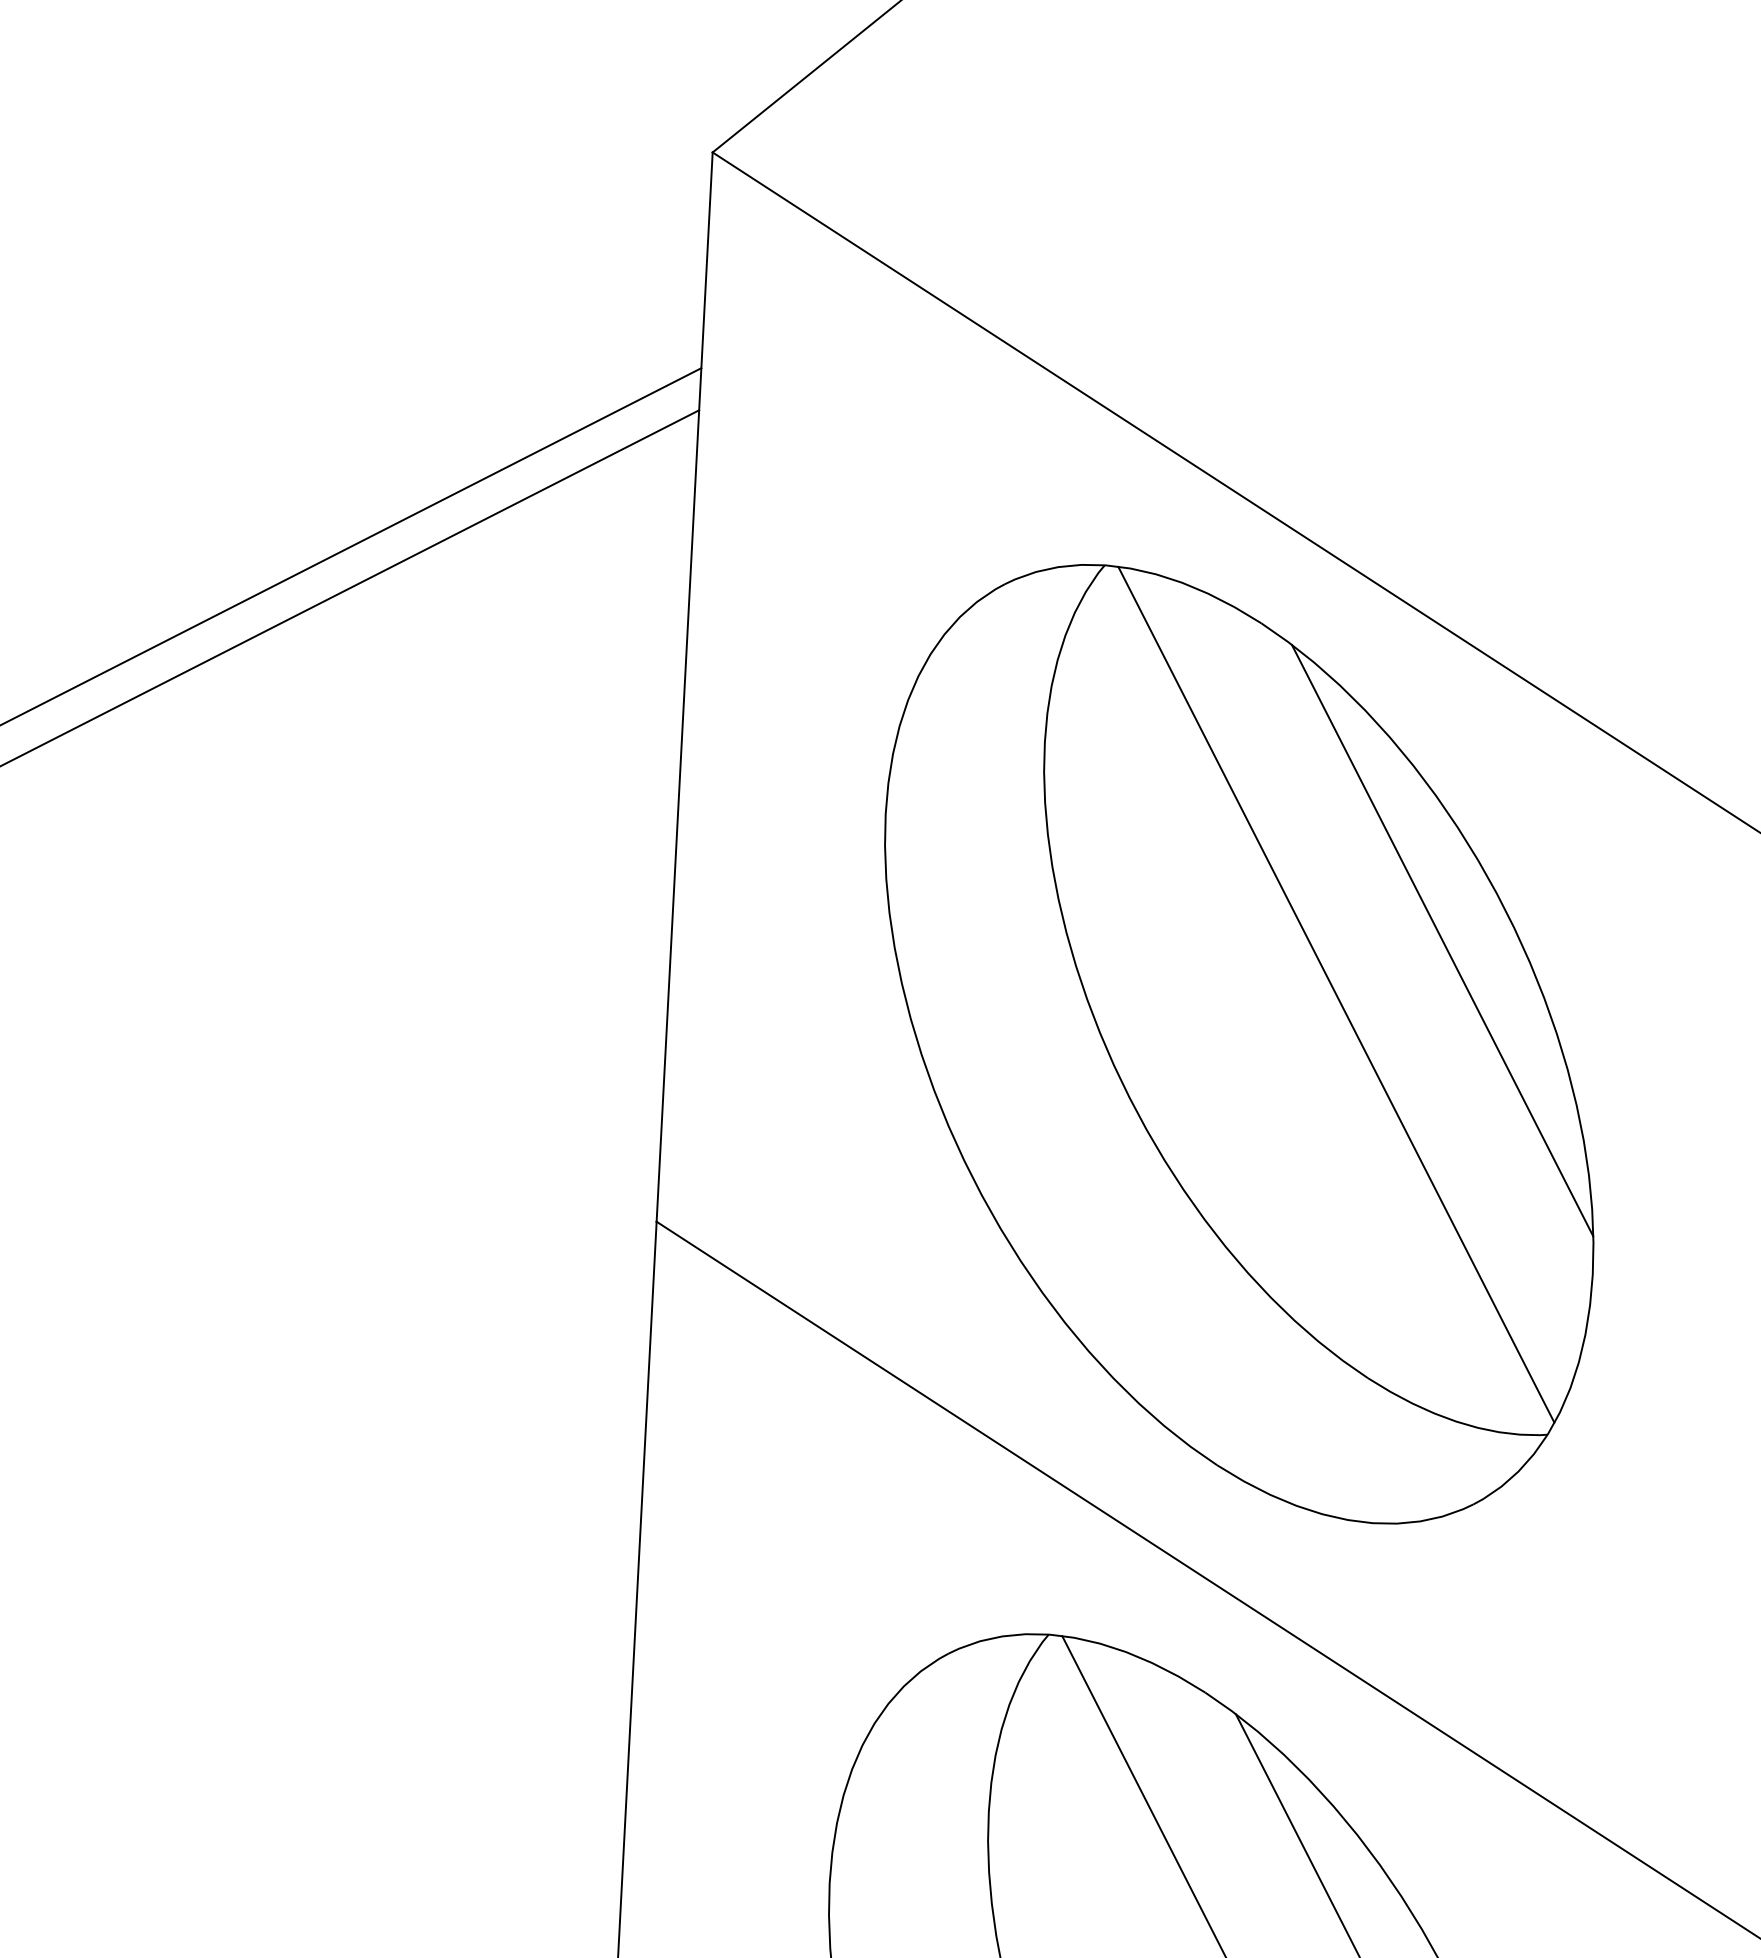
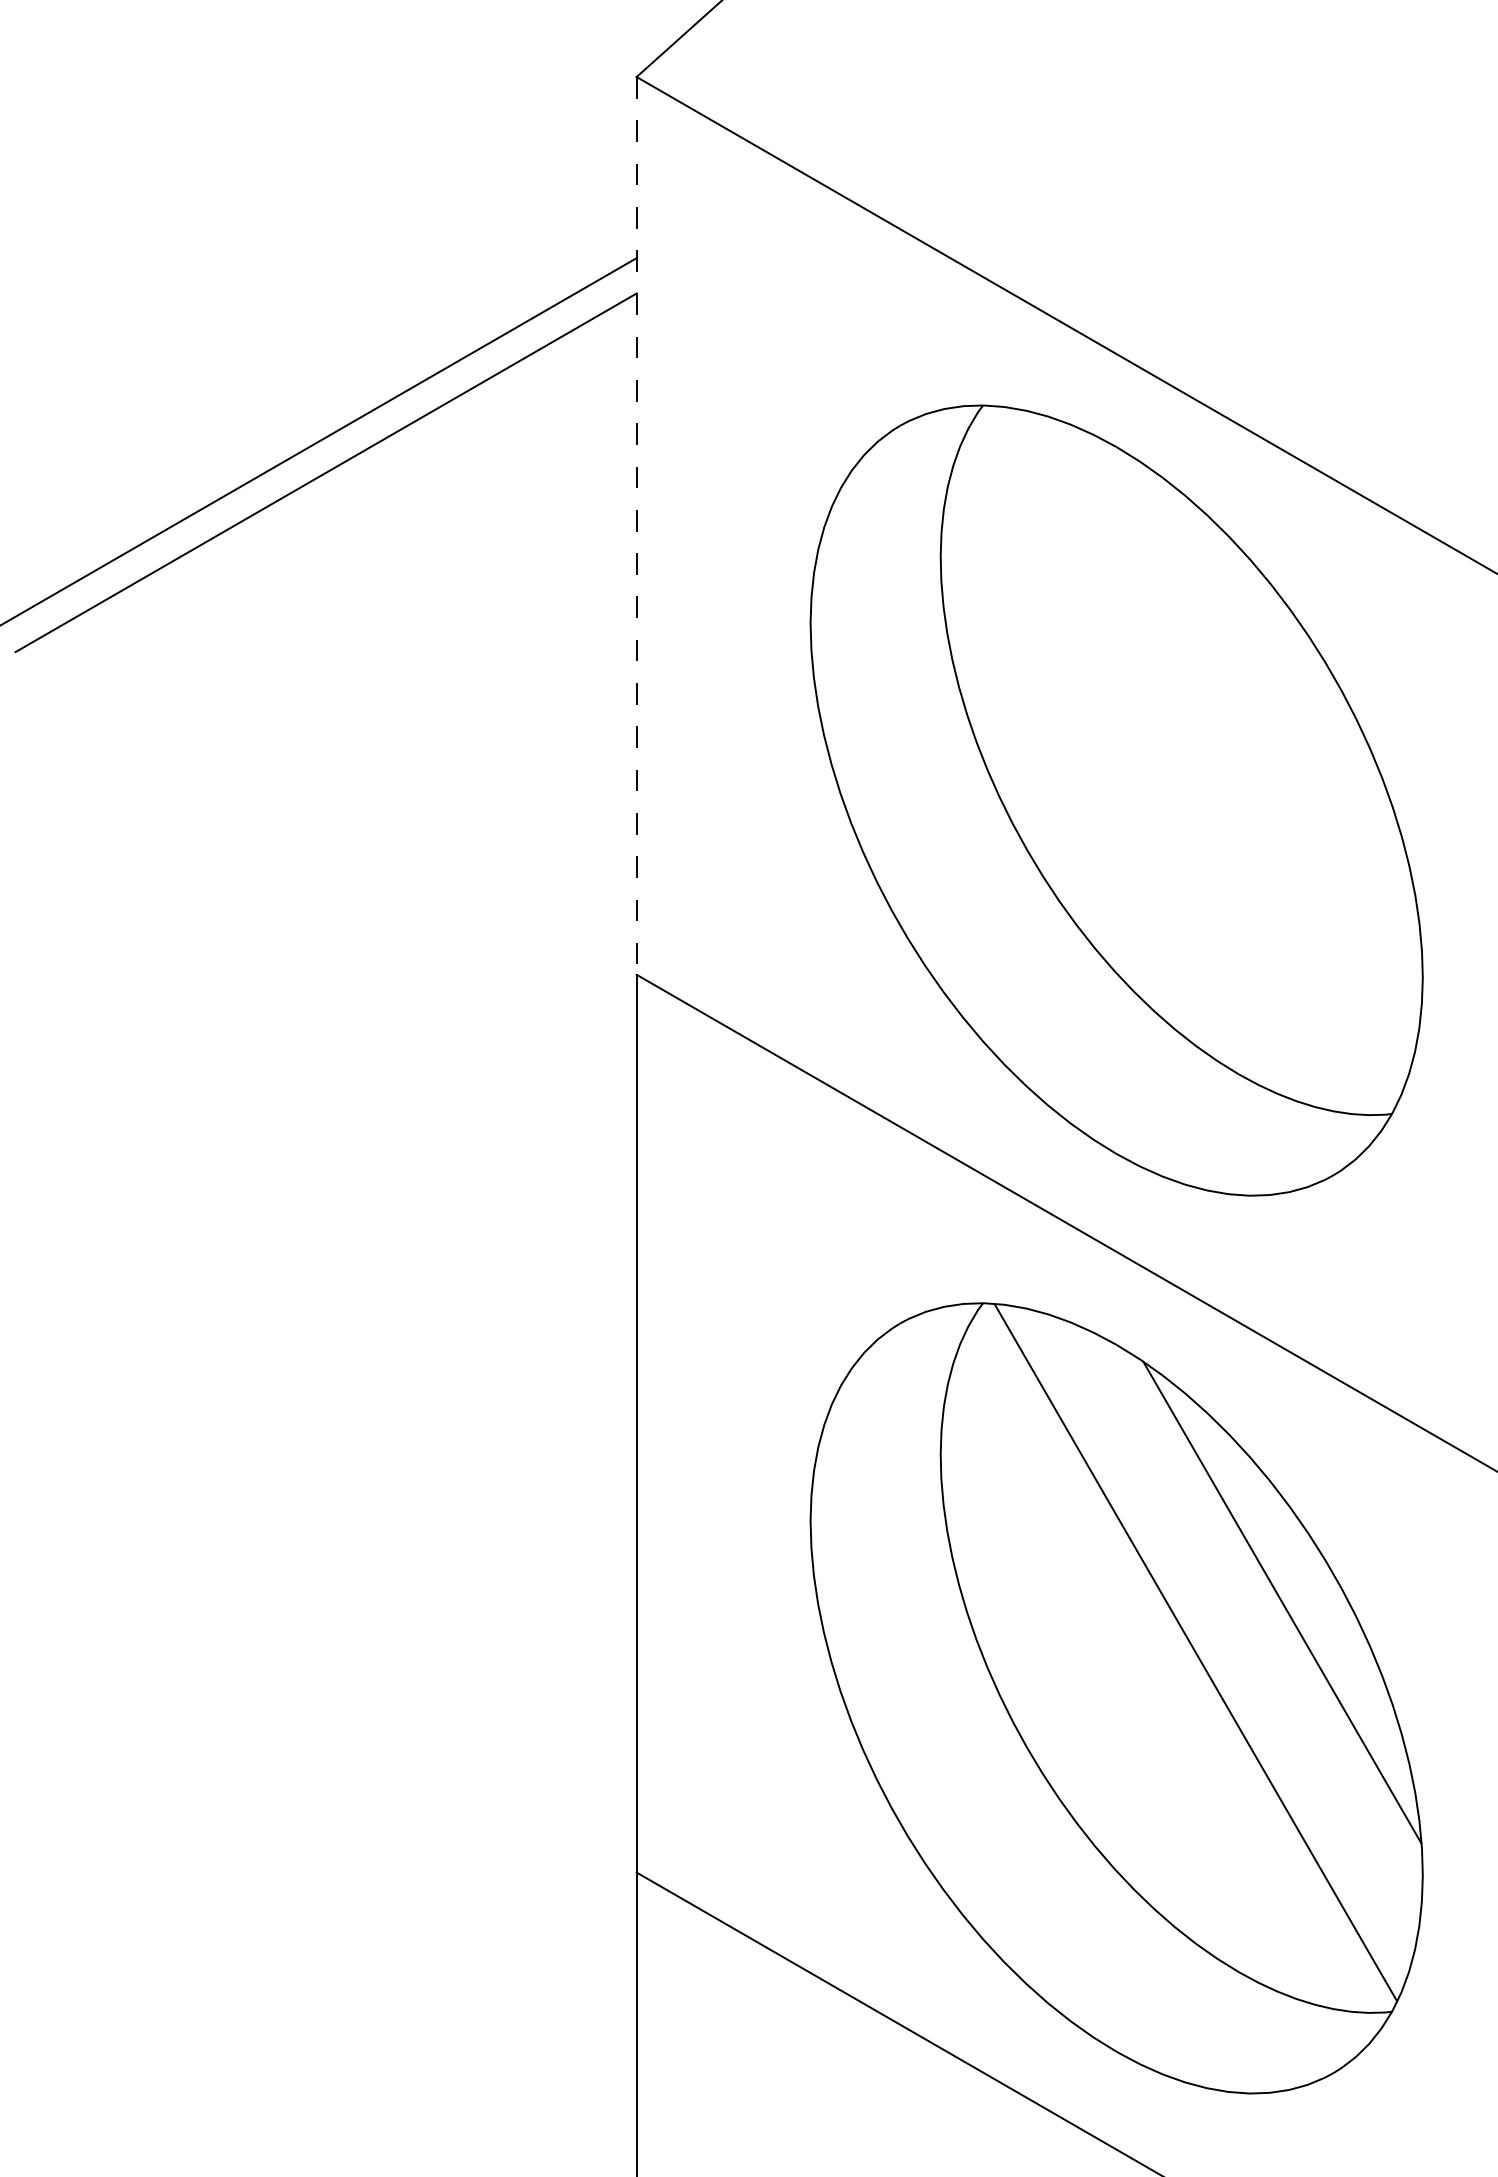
line: (684, 686) -> (636, 525), solid -> dashed
line: (1442, 940) -> (1282, 704), removed
line: (1335, 994) -> (1195, 754), removed

